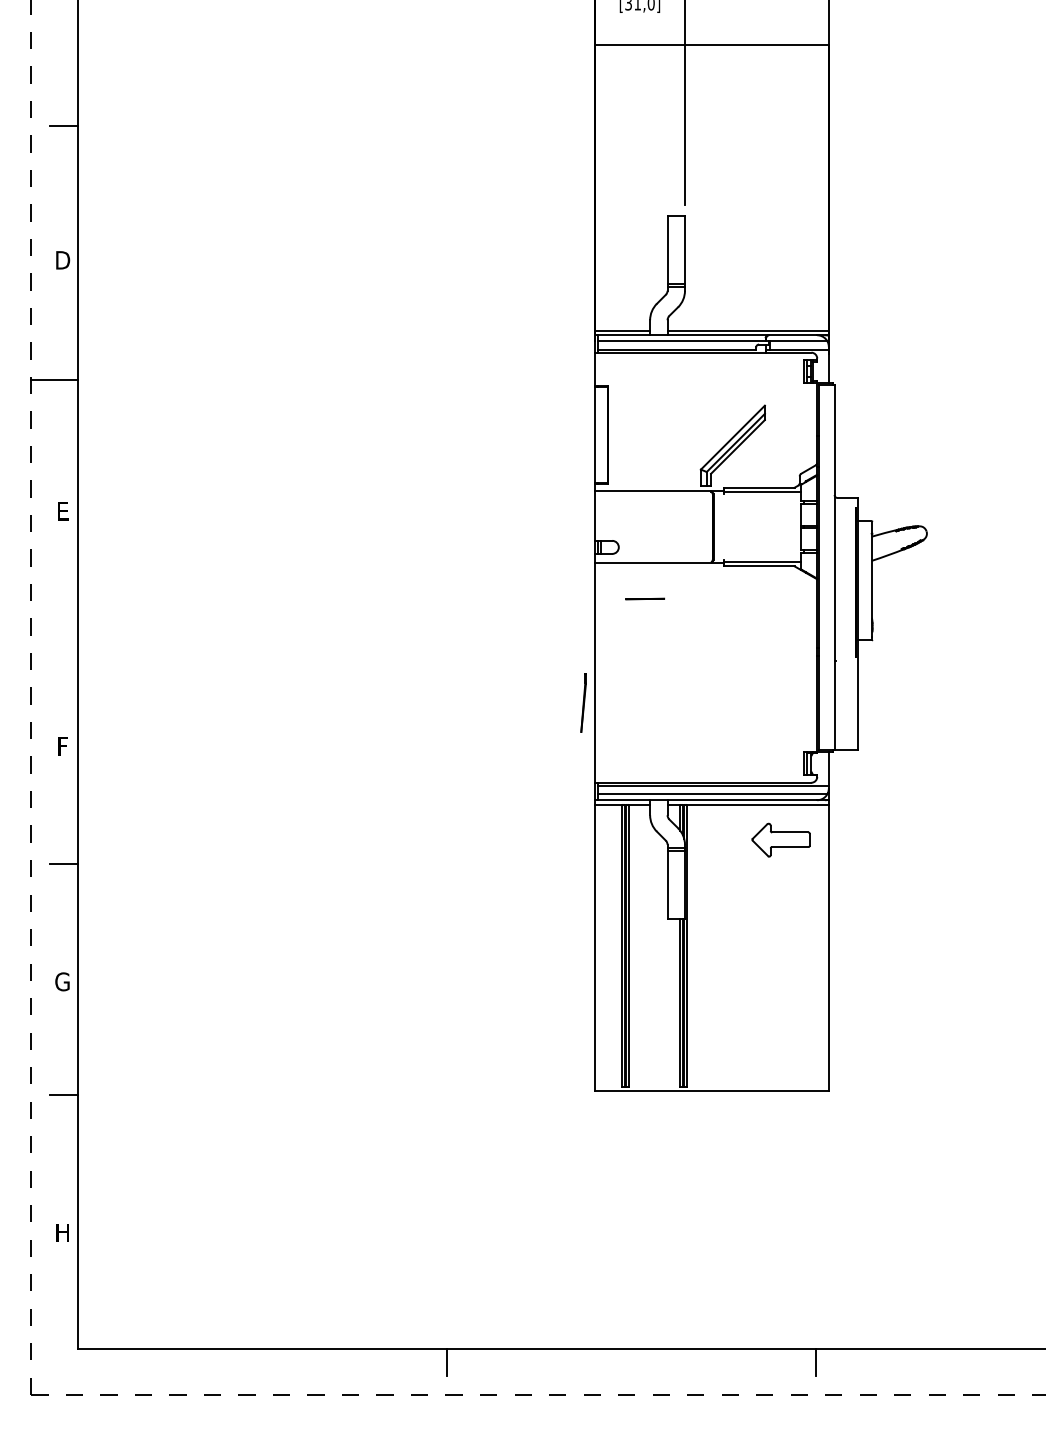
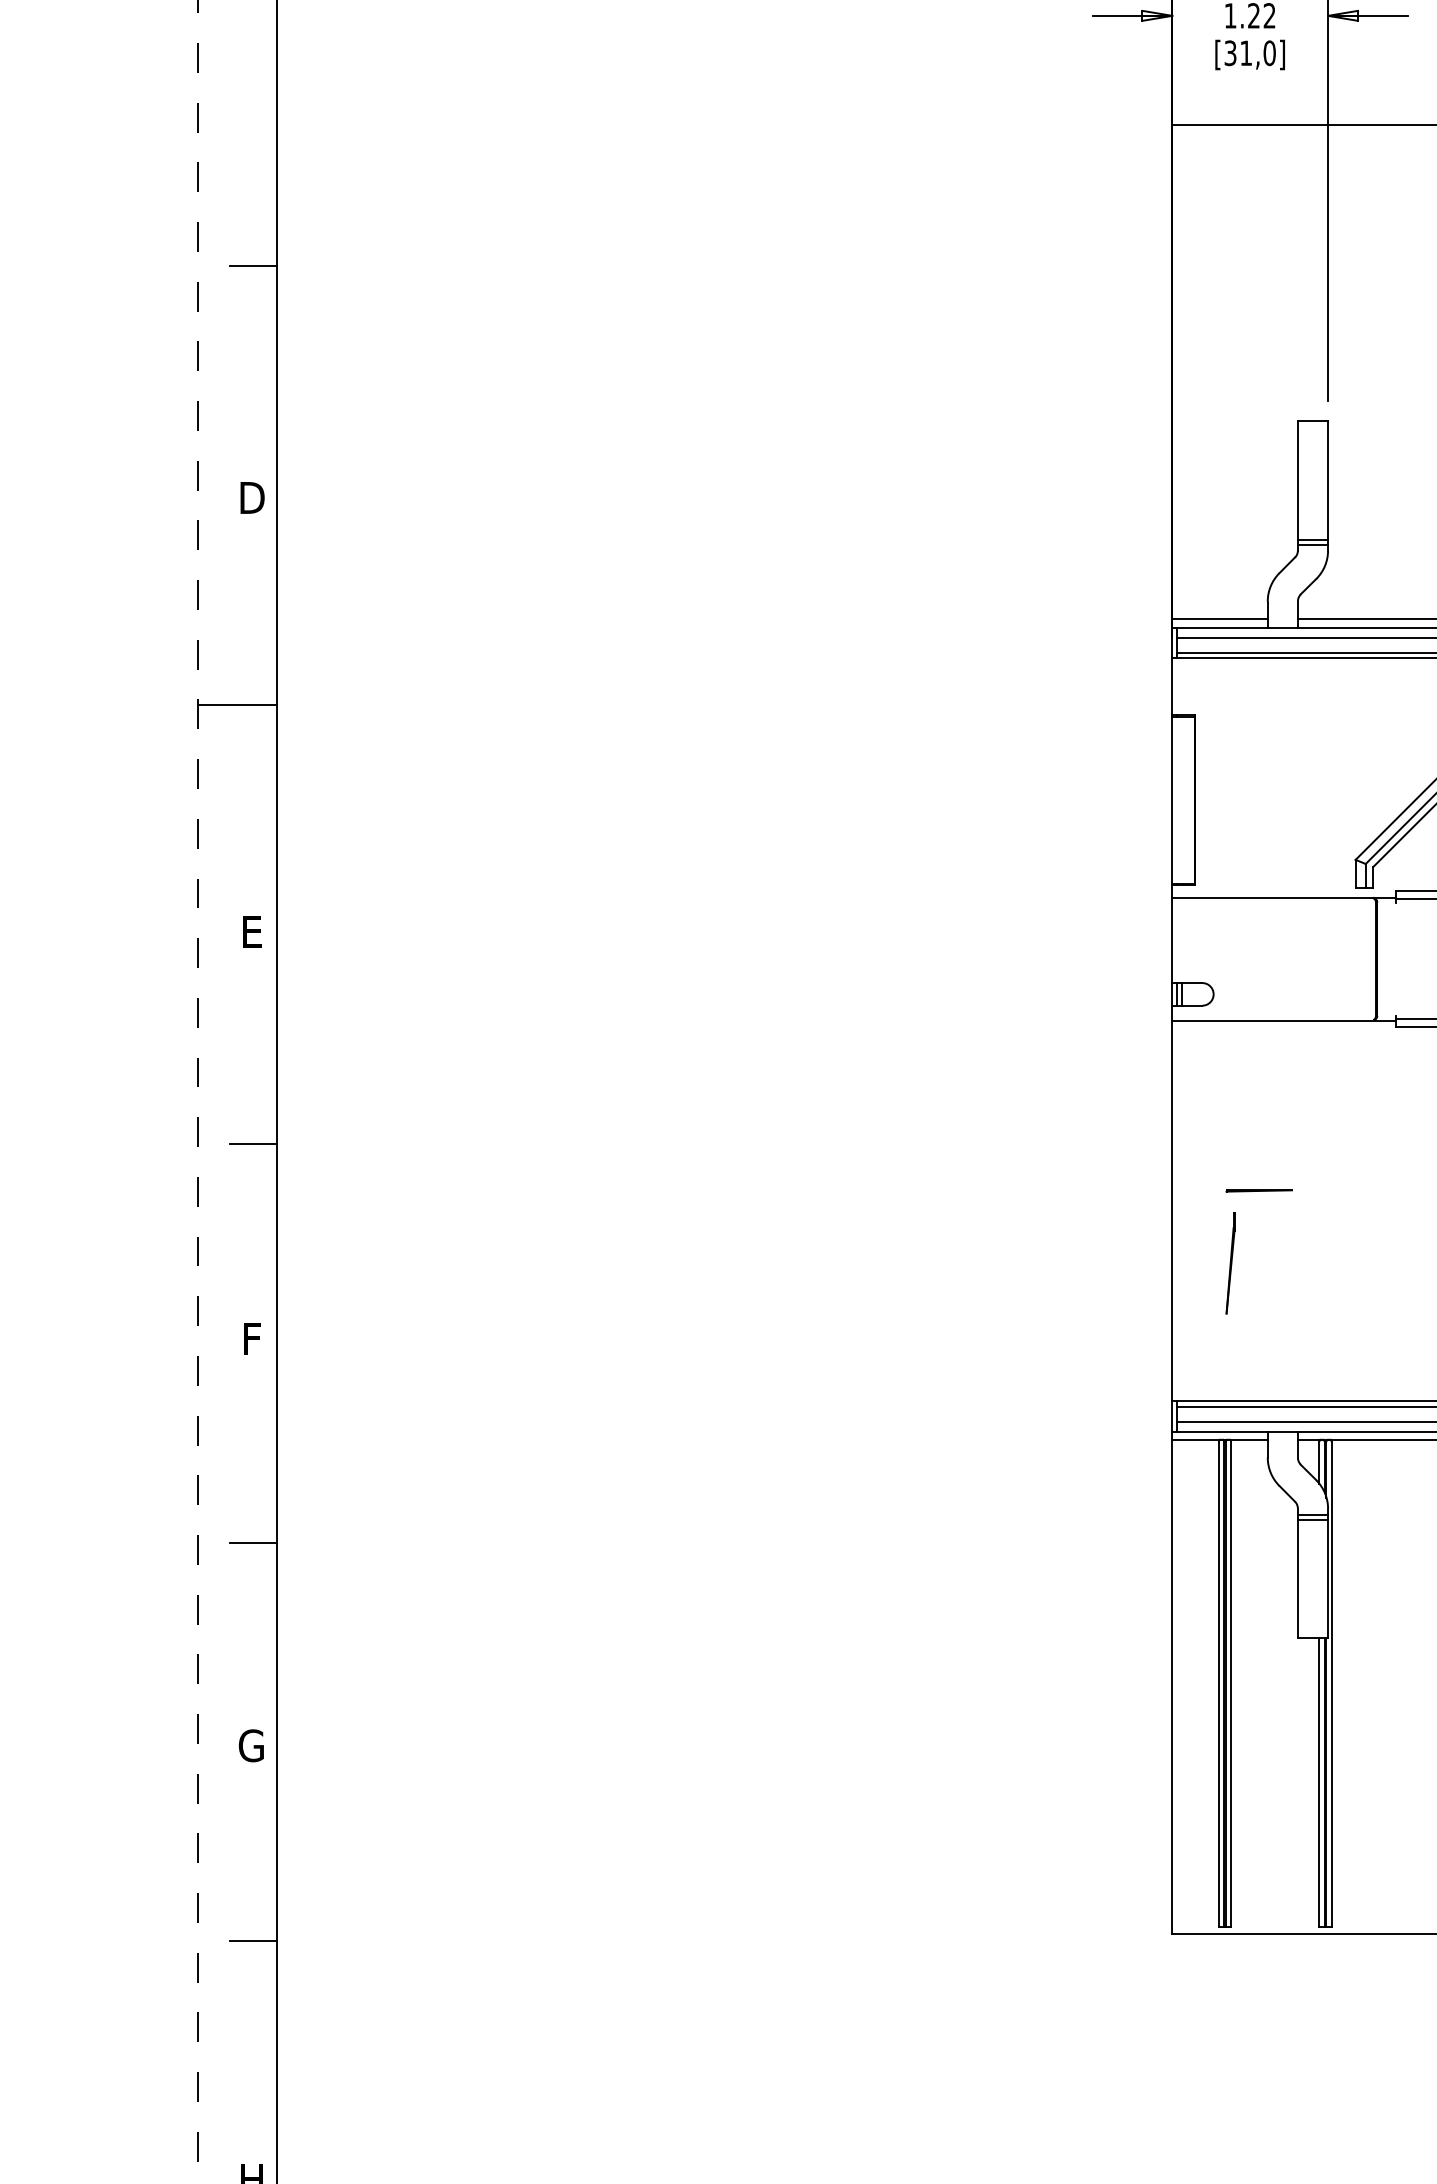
line: (644, 598) -> (1258, 1189), moved
line: (63, 633) -> (253, 1143), added
line: (583, 702) -> (1230, 1262), moved

